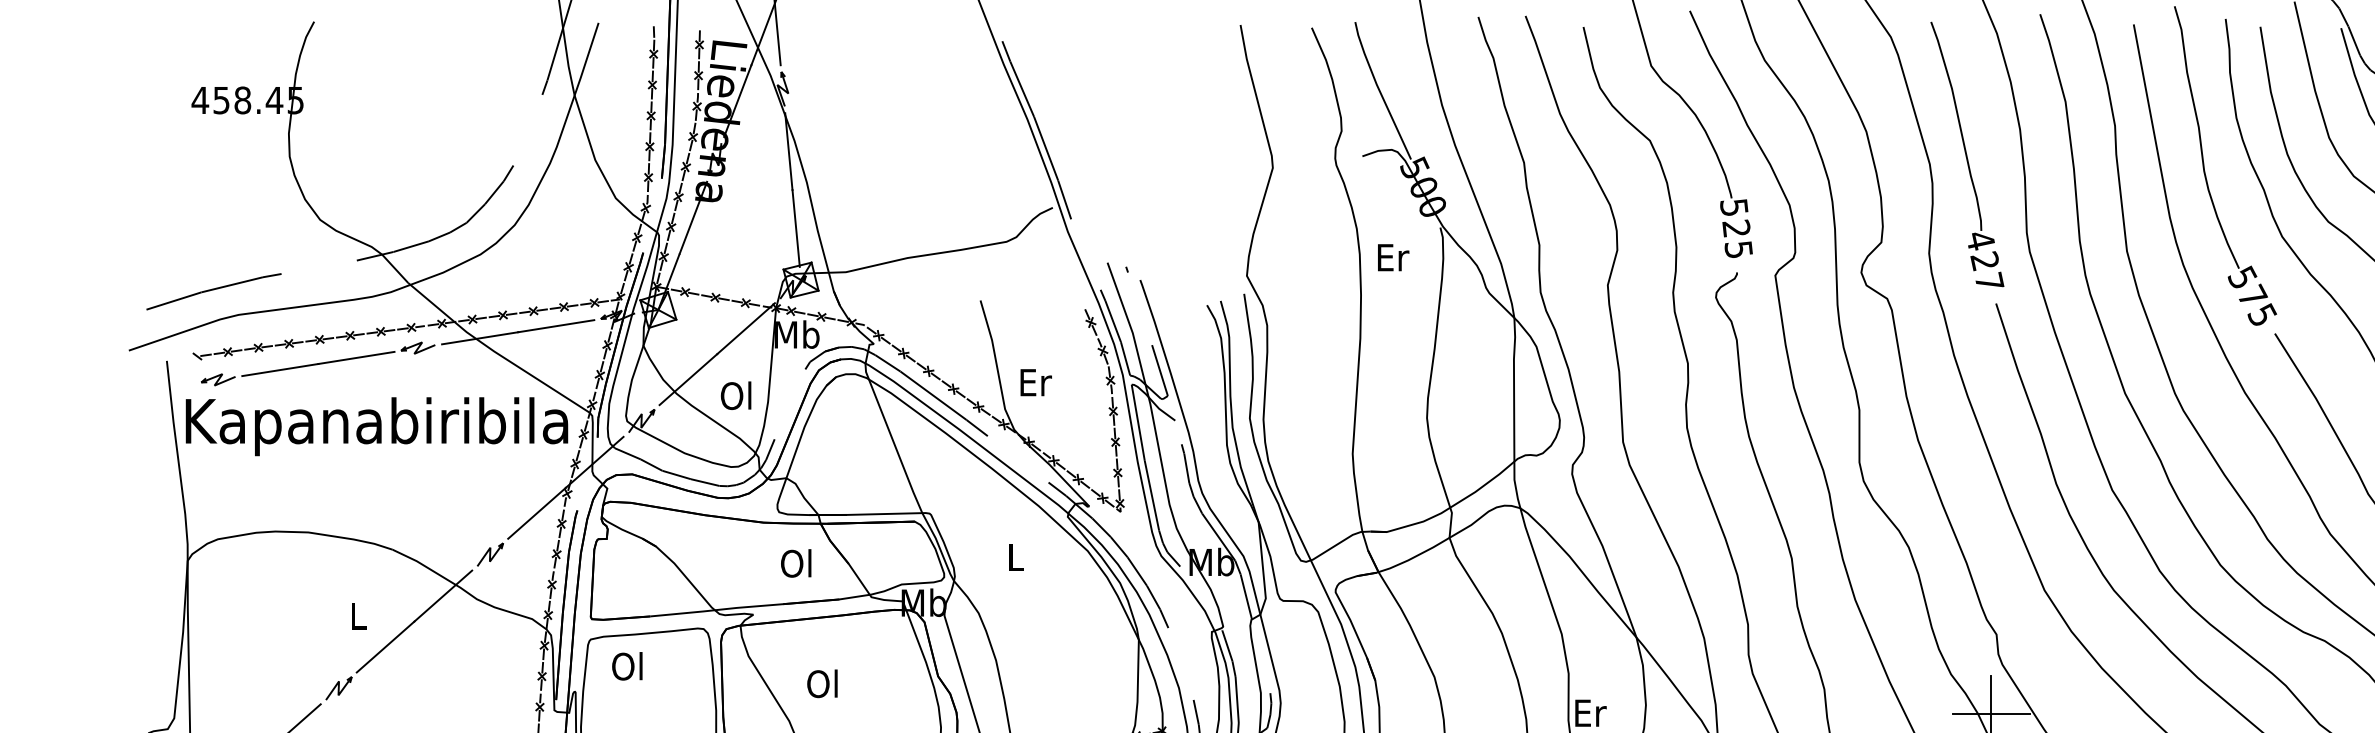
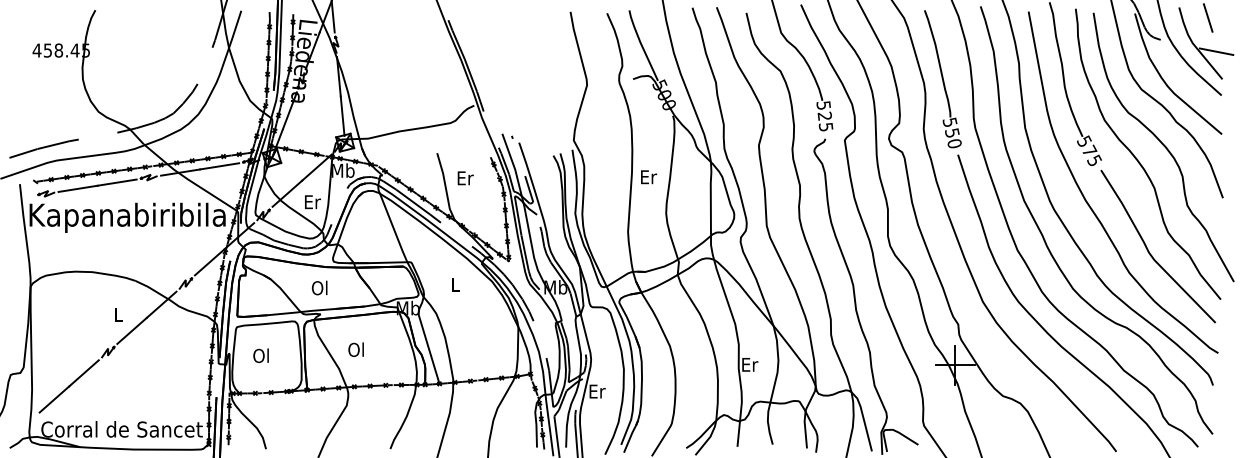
text: (1394, 258) -> (649, 177), moved
text: (1985, 260) -> (952, 132), 427 -> 550
text: (1035, 383) -> (465, 178), moved
text: (737, 394) -> (312, 201), Ol -> Er
text: (795, 562) -> (319, 287), moved
text: (626, 665) -> (260, 355), moved

